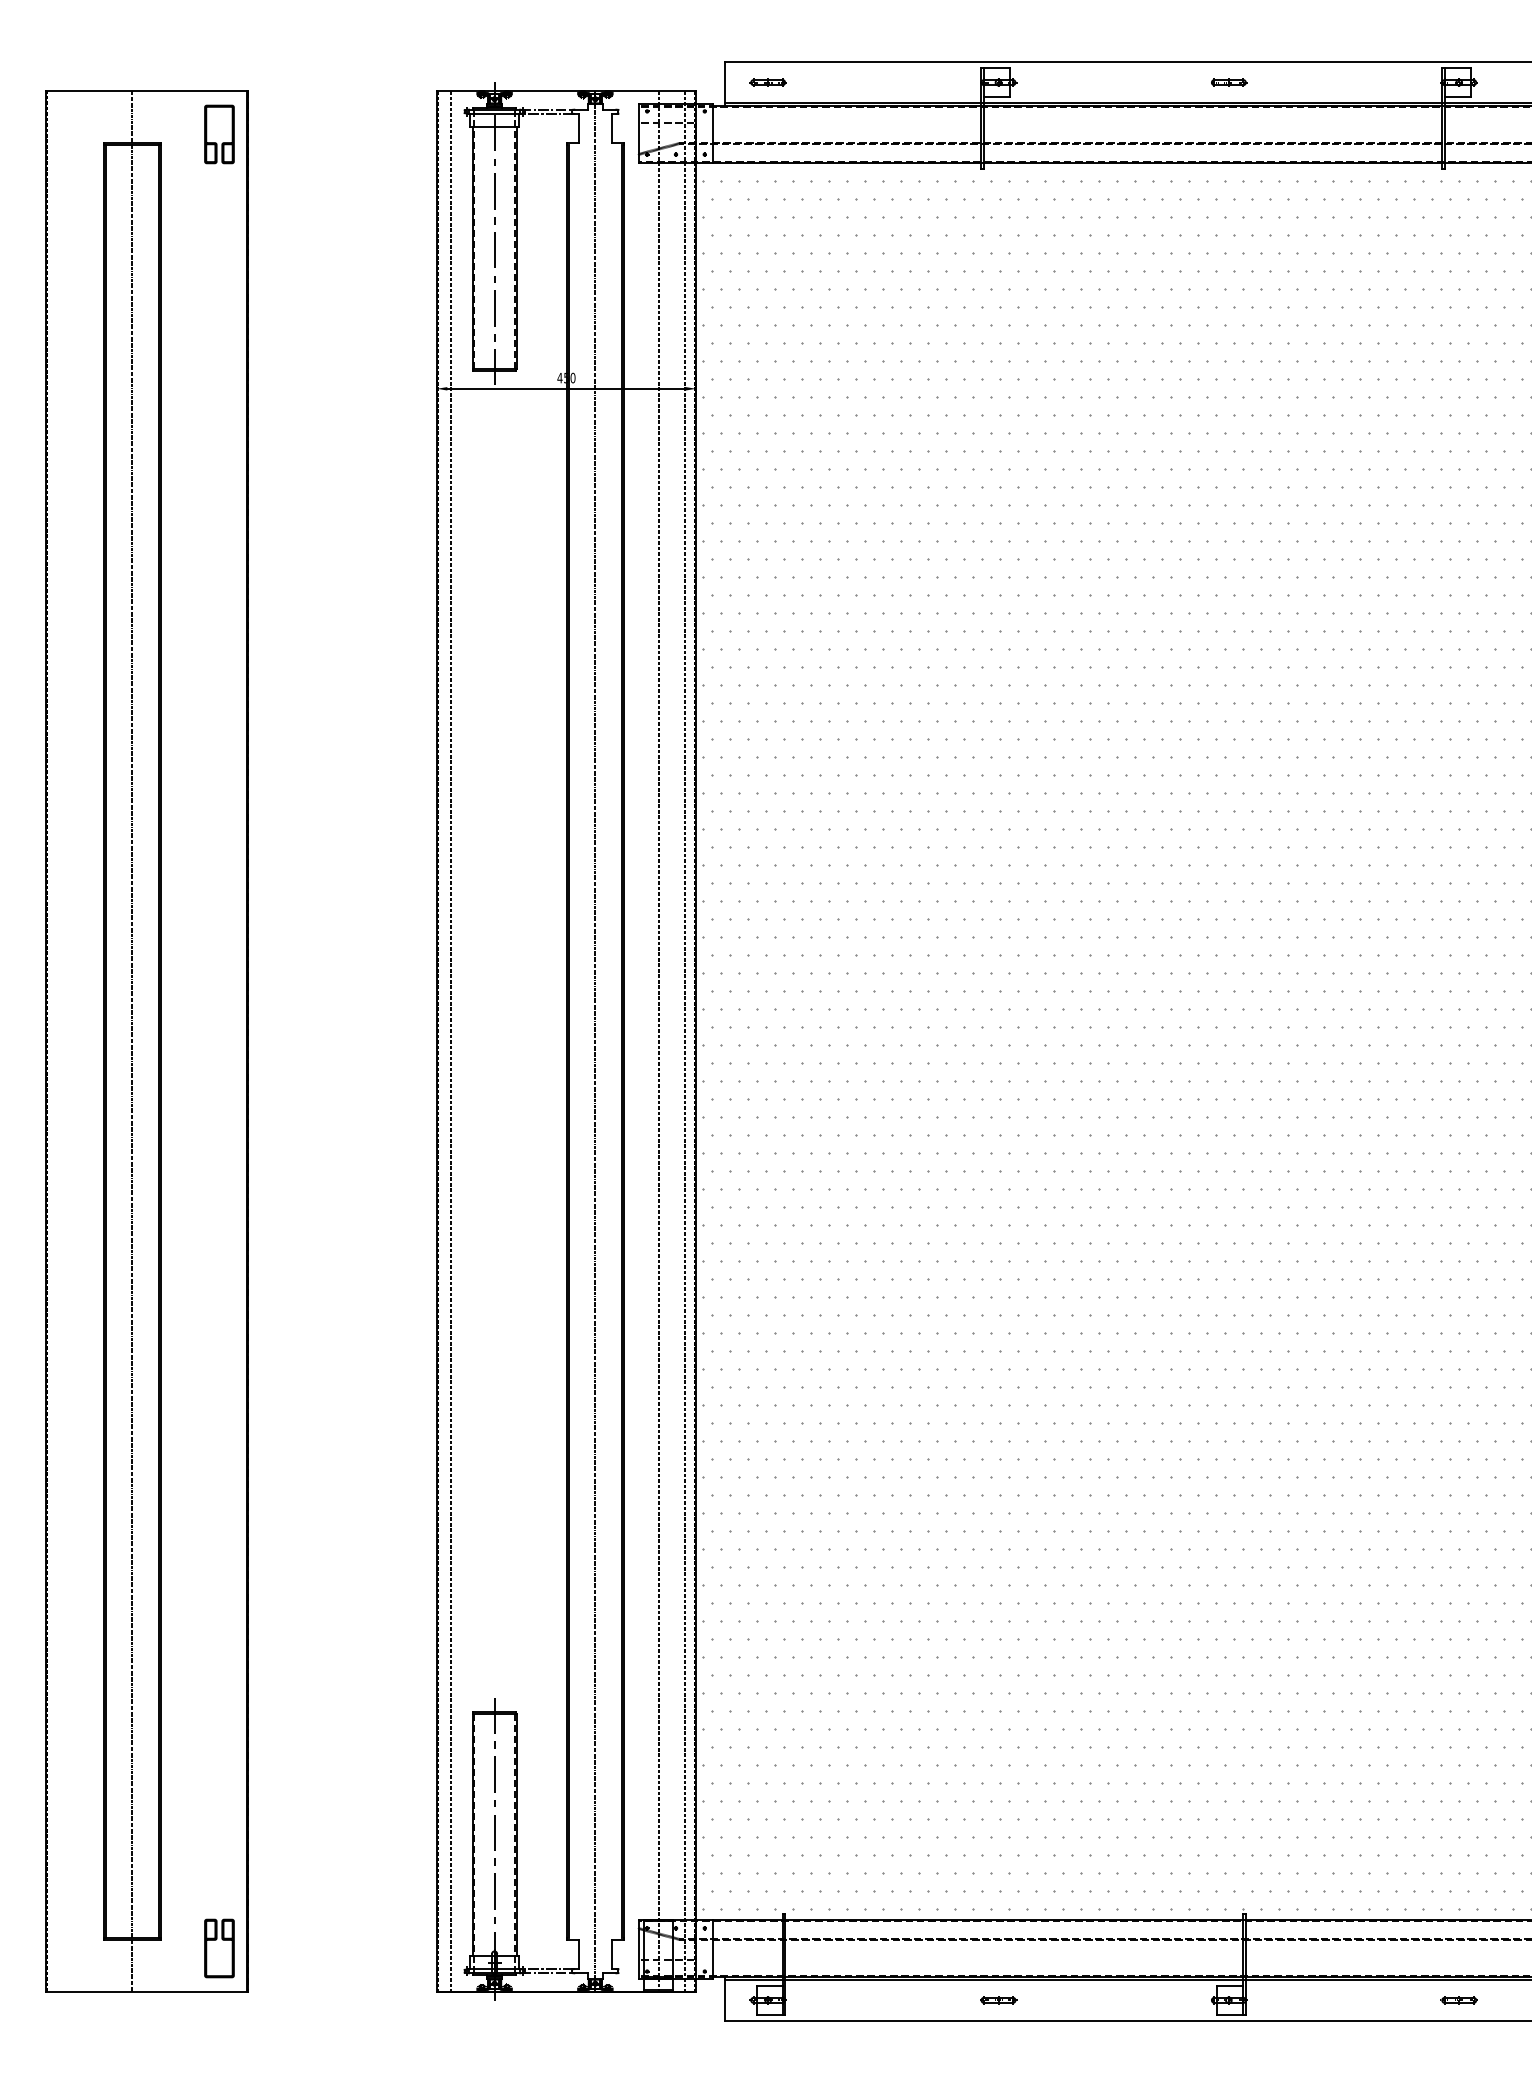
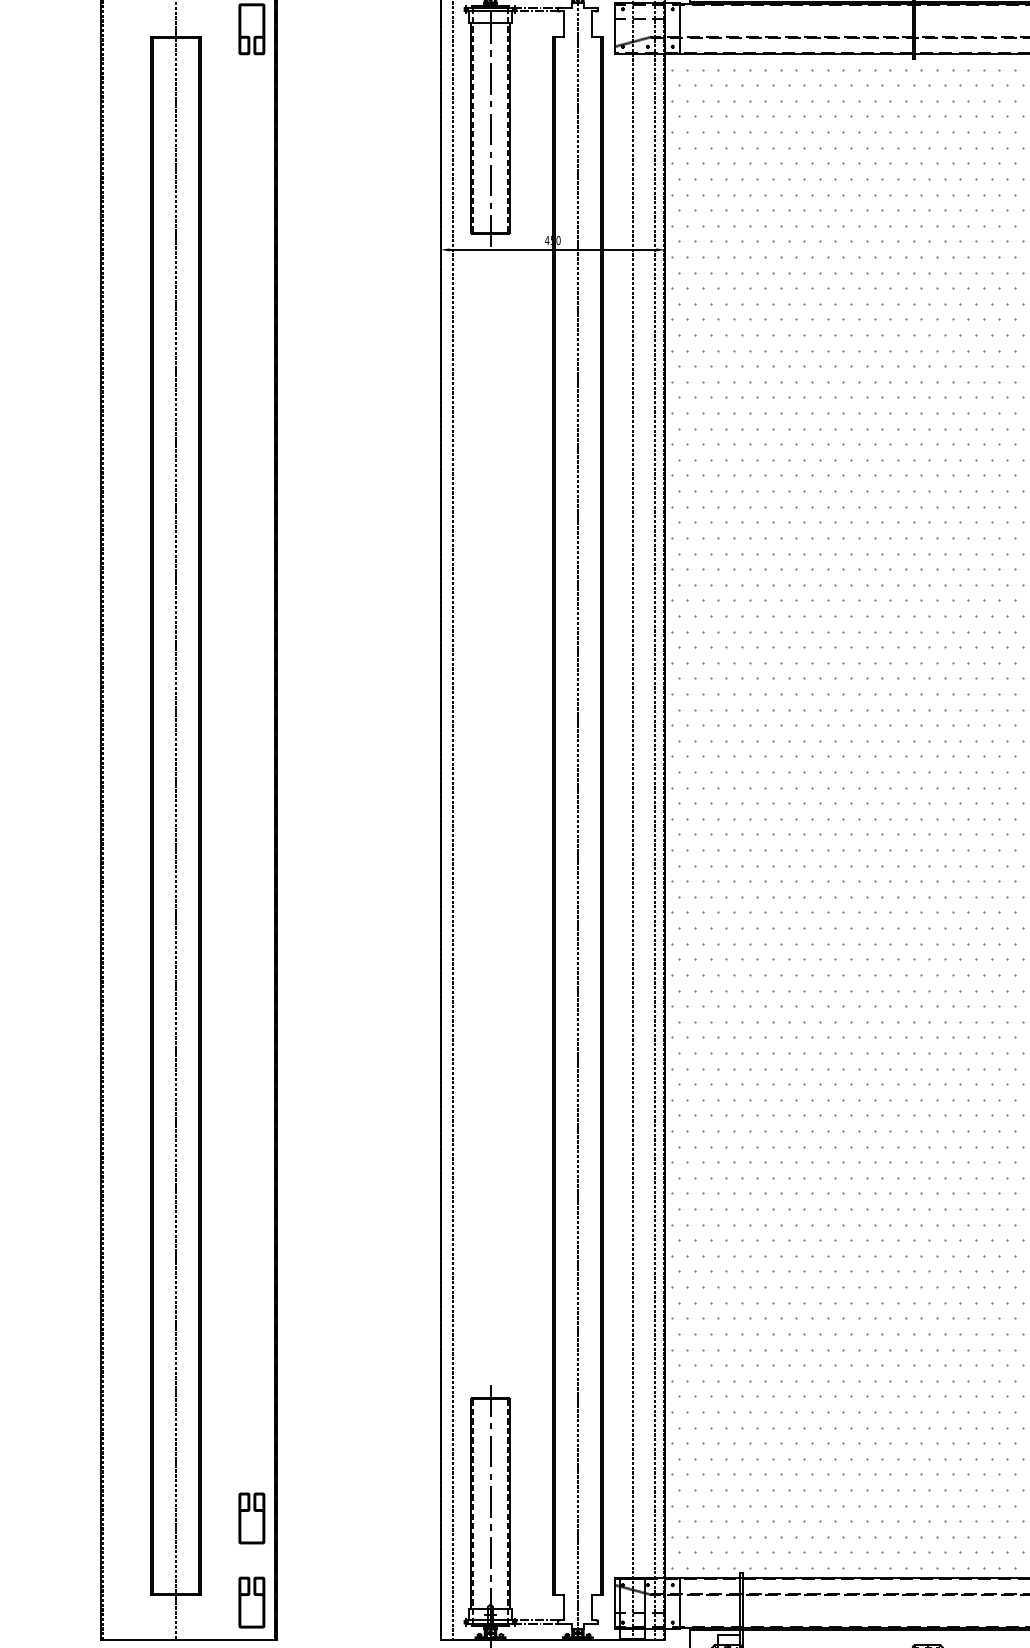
part: (216, 1843) -> (249, 1511), added

